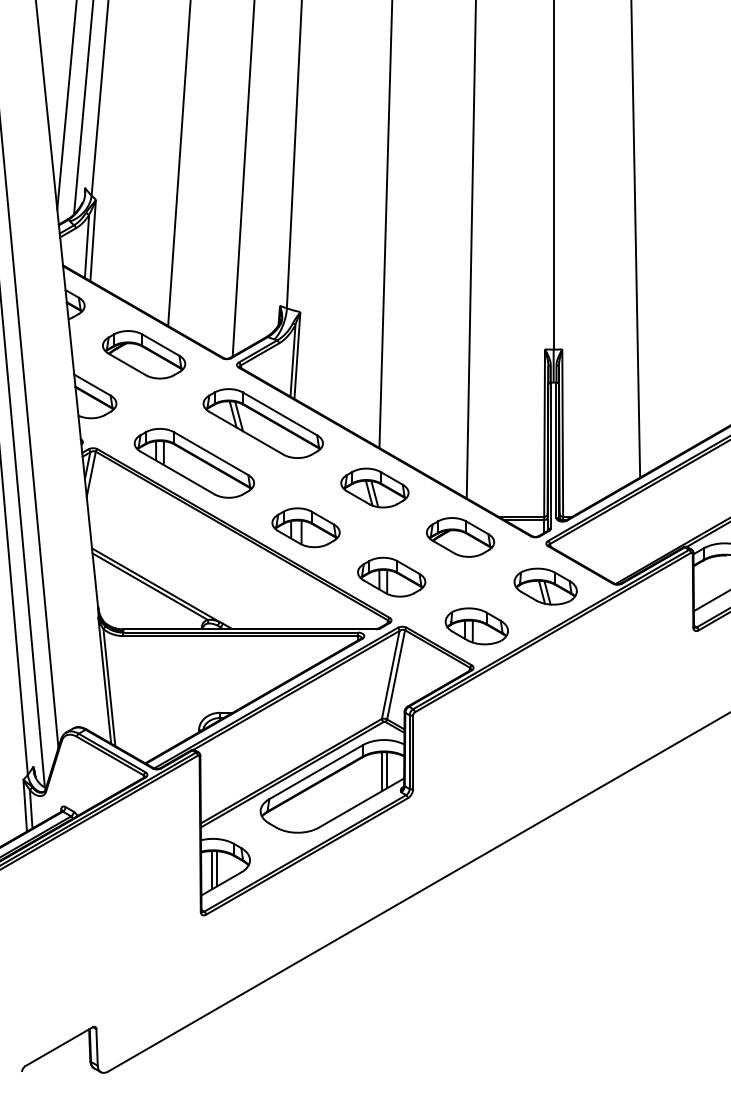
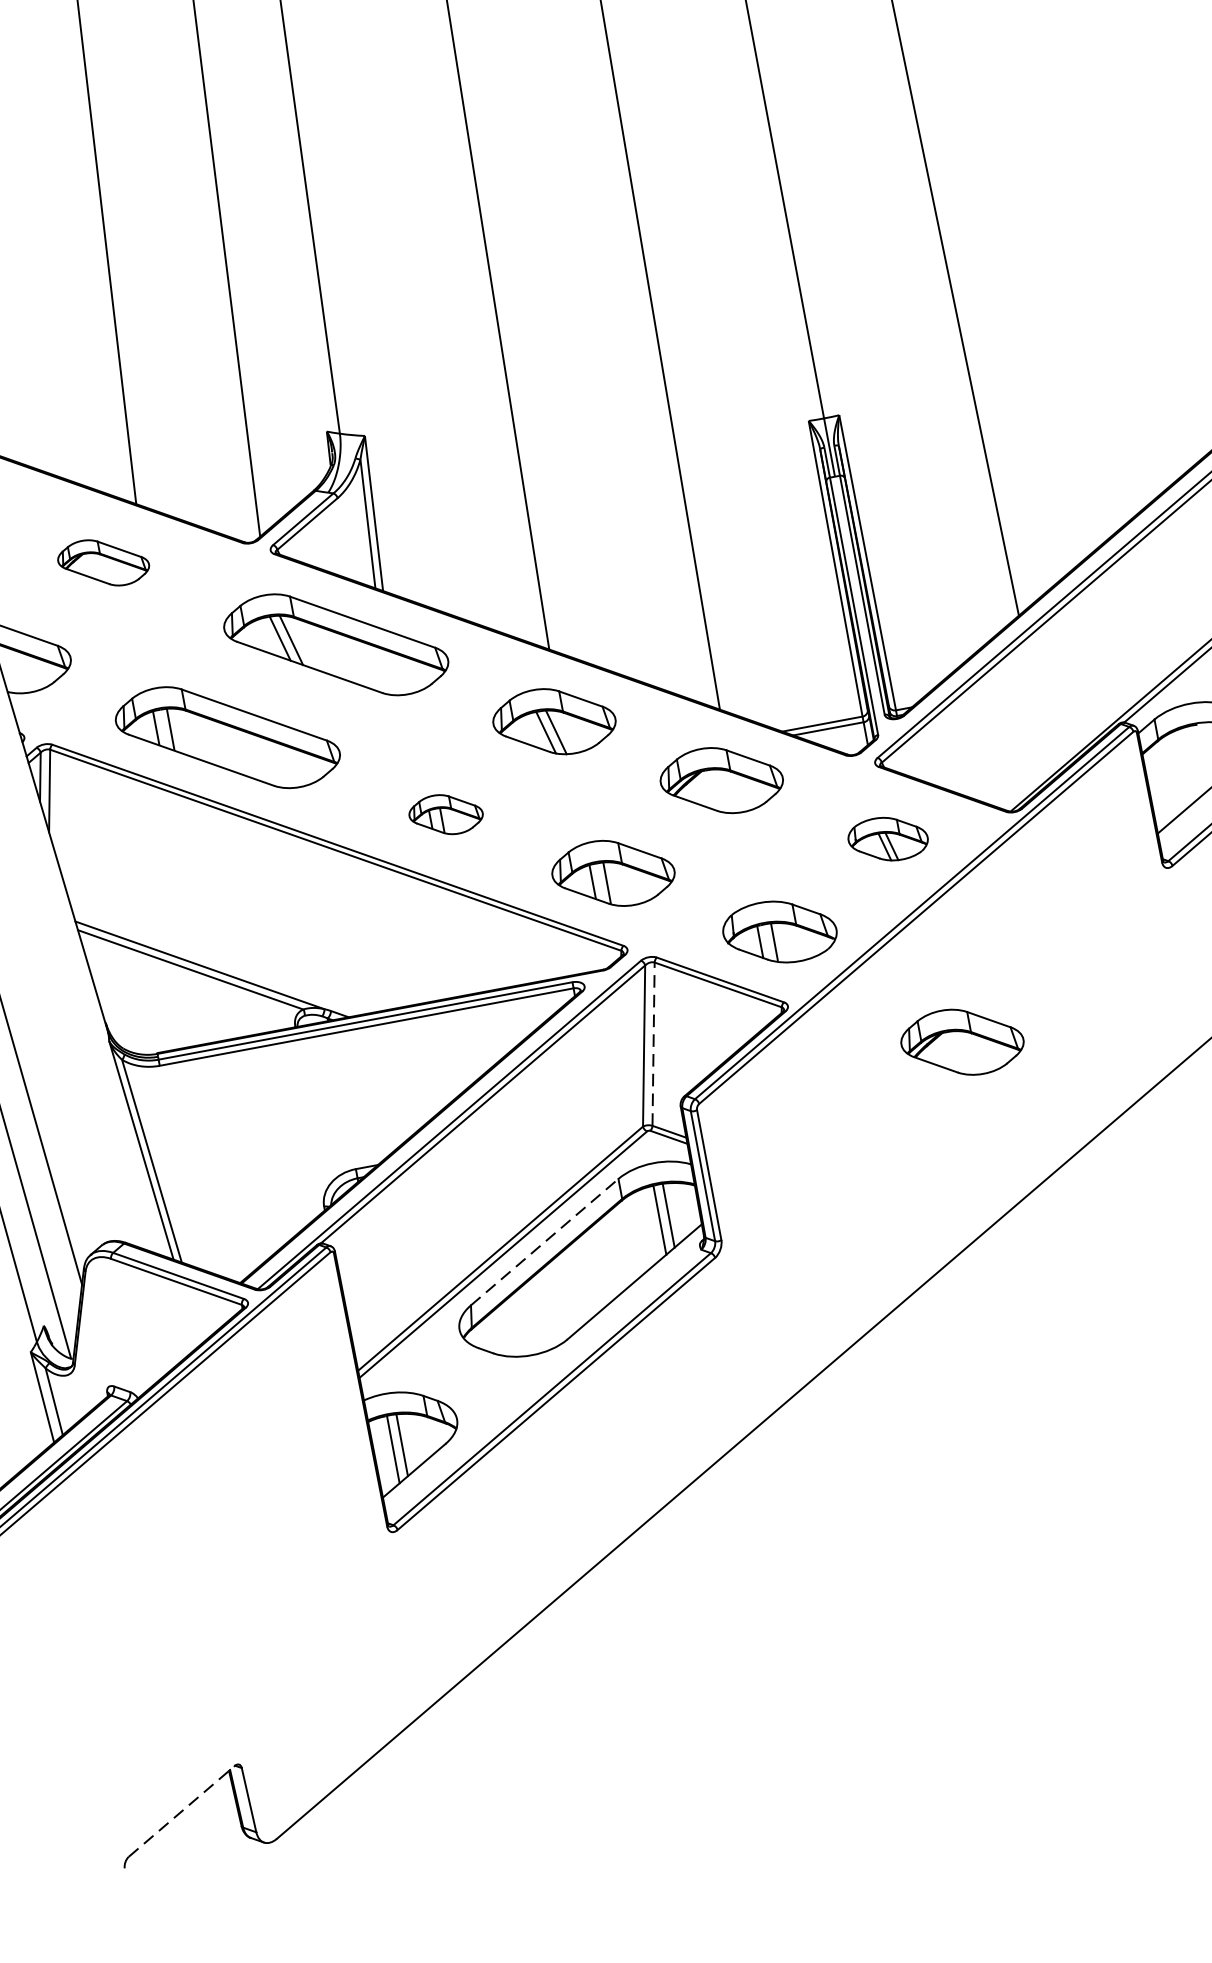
part: (144, 354) -> (103, 562), size x0.6
part: (305, 527) -> (445, 814), size x0.6
part: (545, 586) -> (887, 839), size x0.7
line: (396, 674) -> (654, 1043), solid -> dashed
part: (565, 705) -> (962, 1042), added
line: (316, 771) -> (545, 1240), solid -> dashed
line: (59, 1046) -> (182, 1810), solid -> dashed

